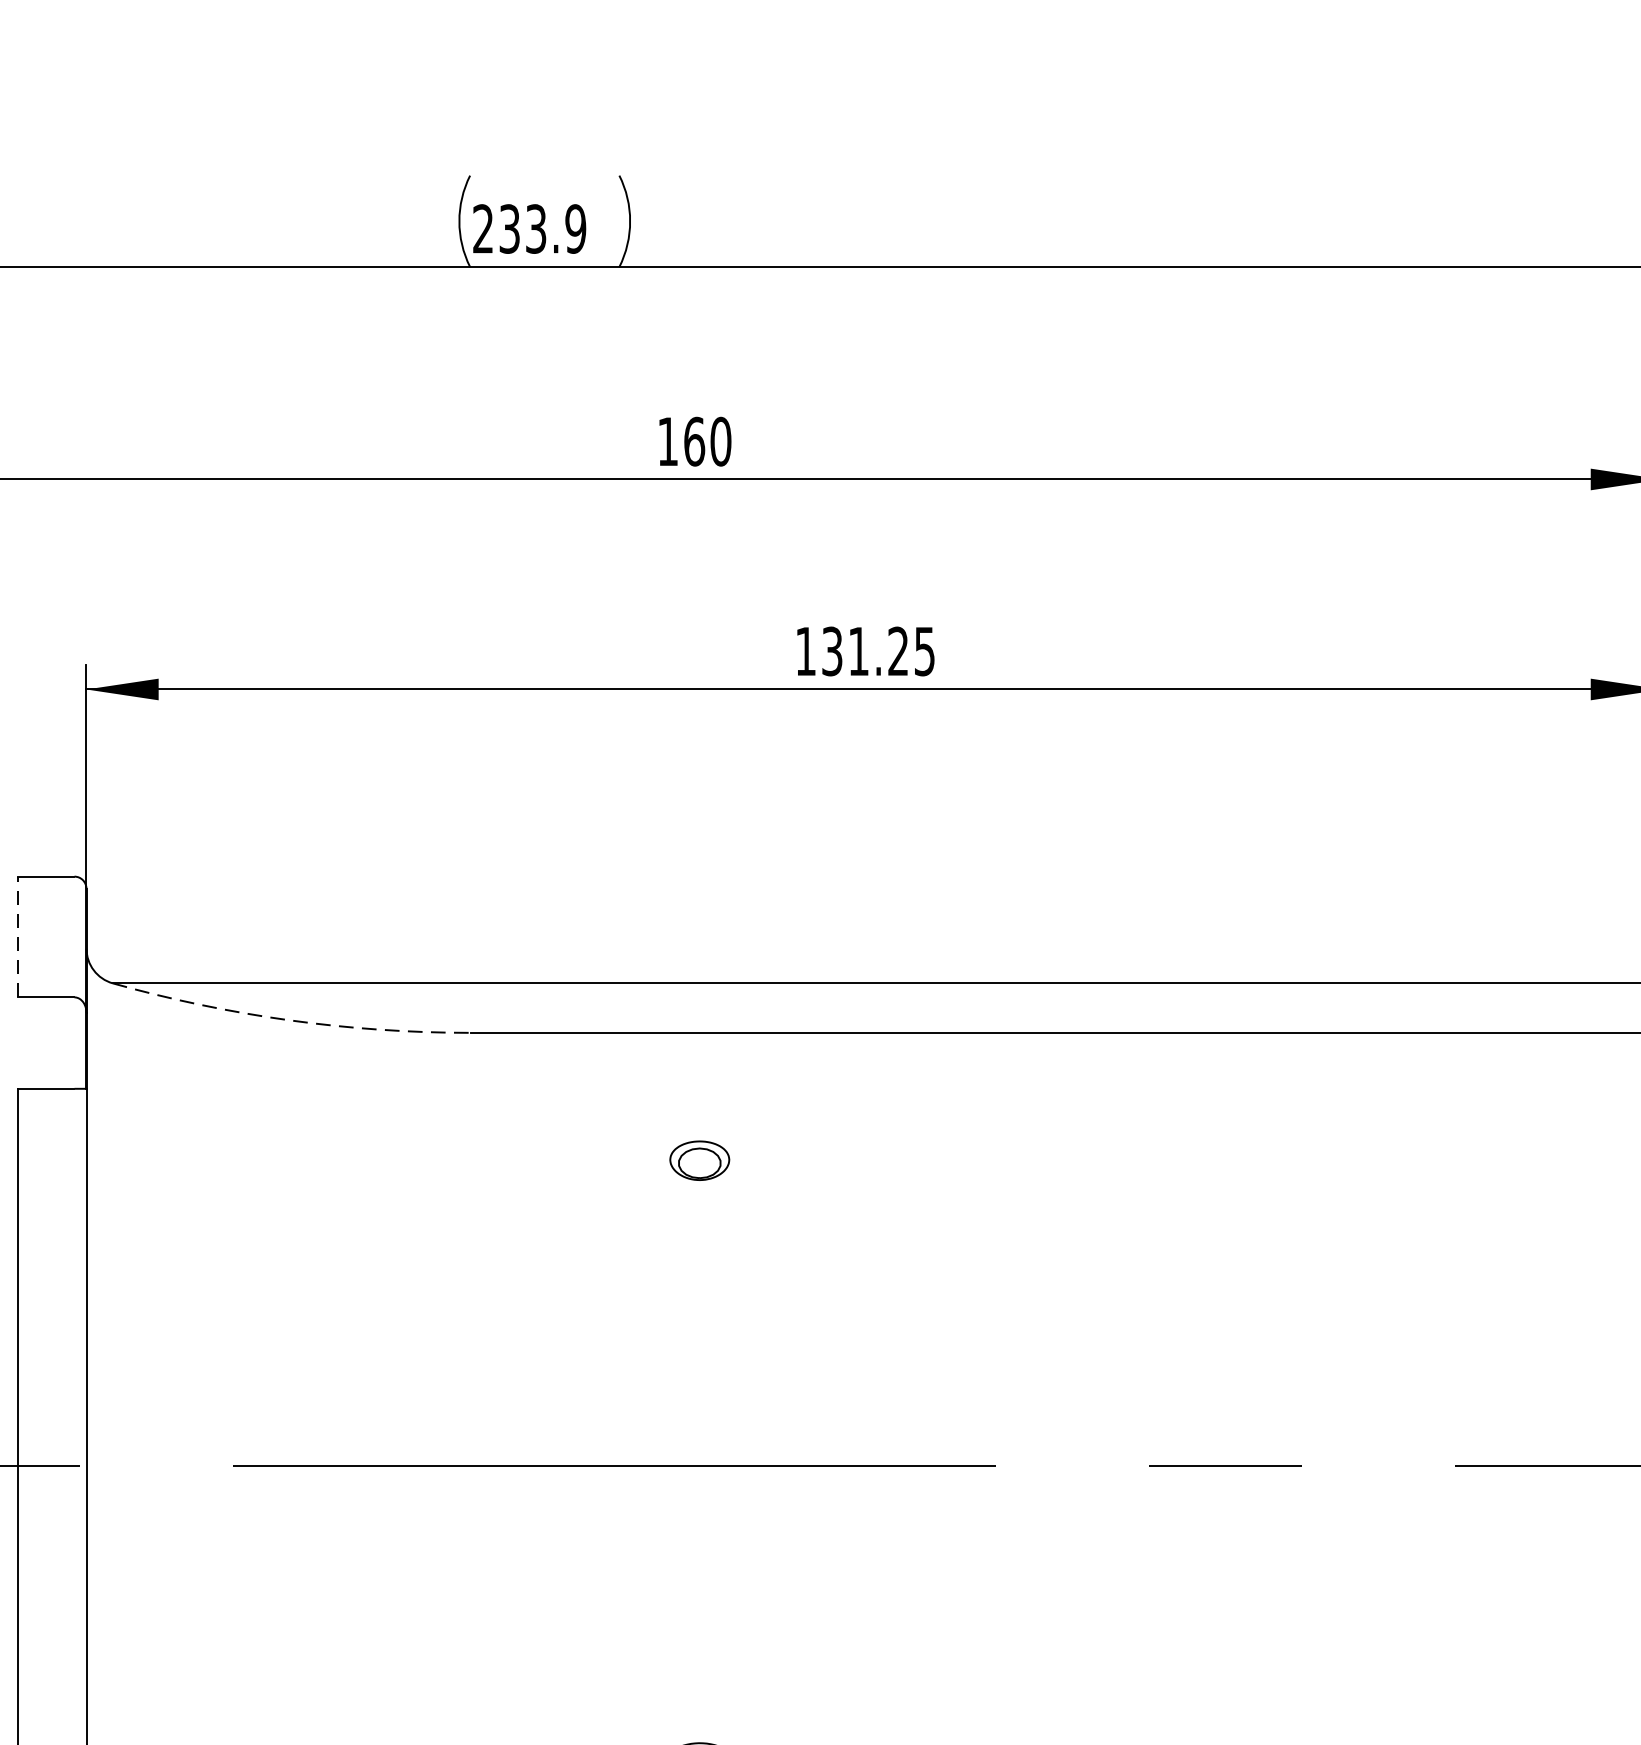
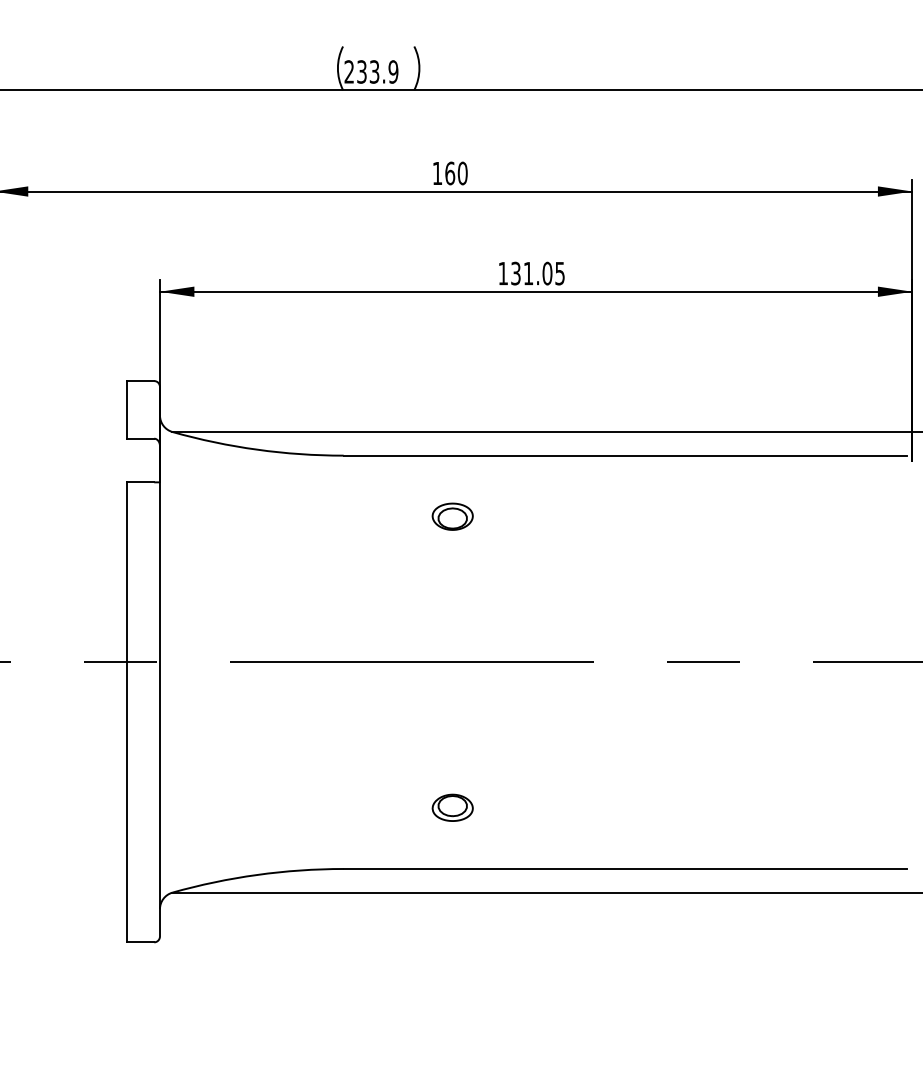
text: (898, 651) -> (547, 273), 131.25 -> 131.05
line: (18, 936) -> (127, 409), dashed -> solid
arc: (290, 1019) -> (257, 449), dashed -> solid
part: (699, 1160) -> (452, 516), size x1.43

